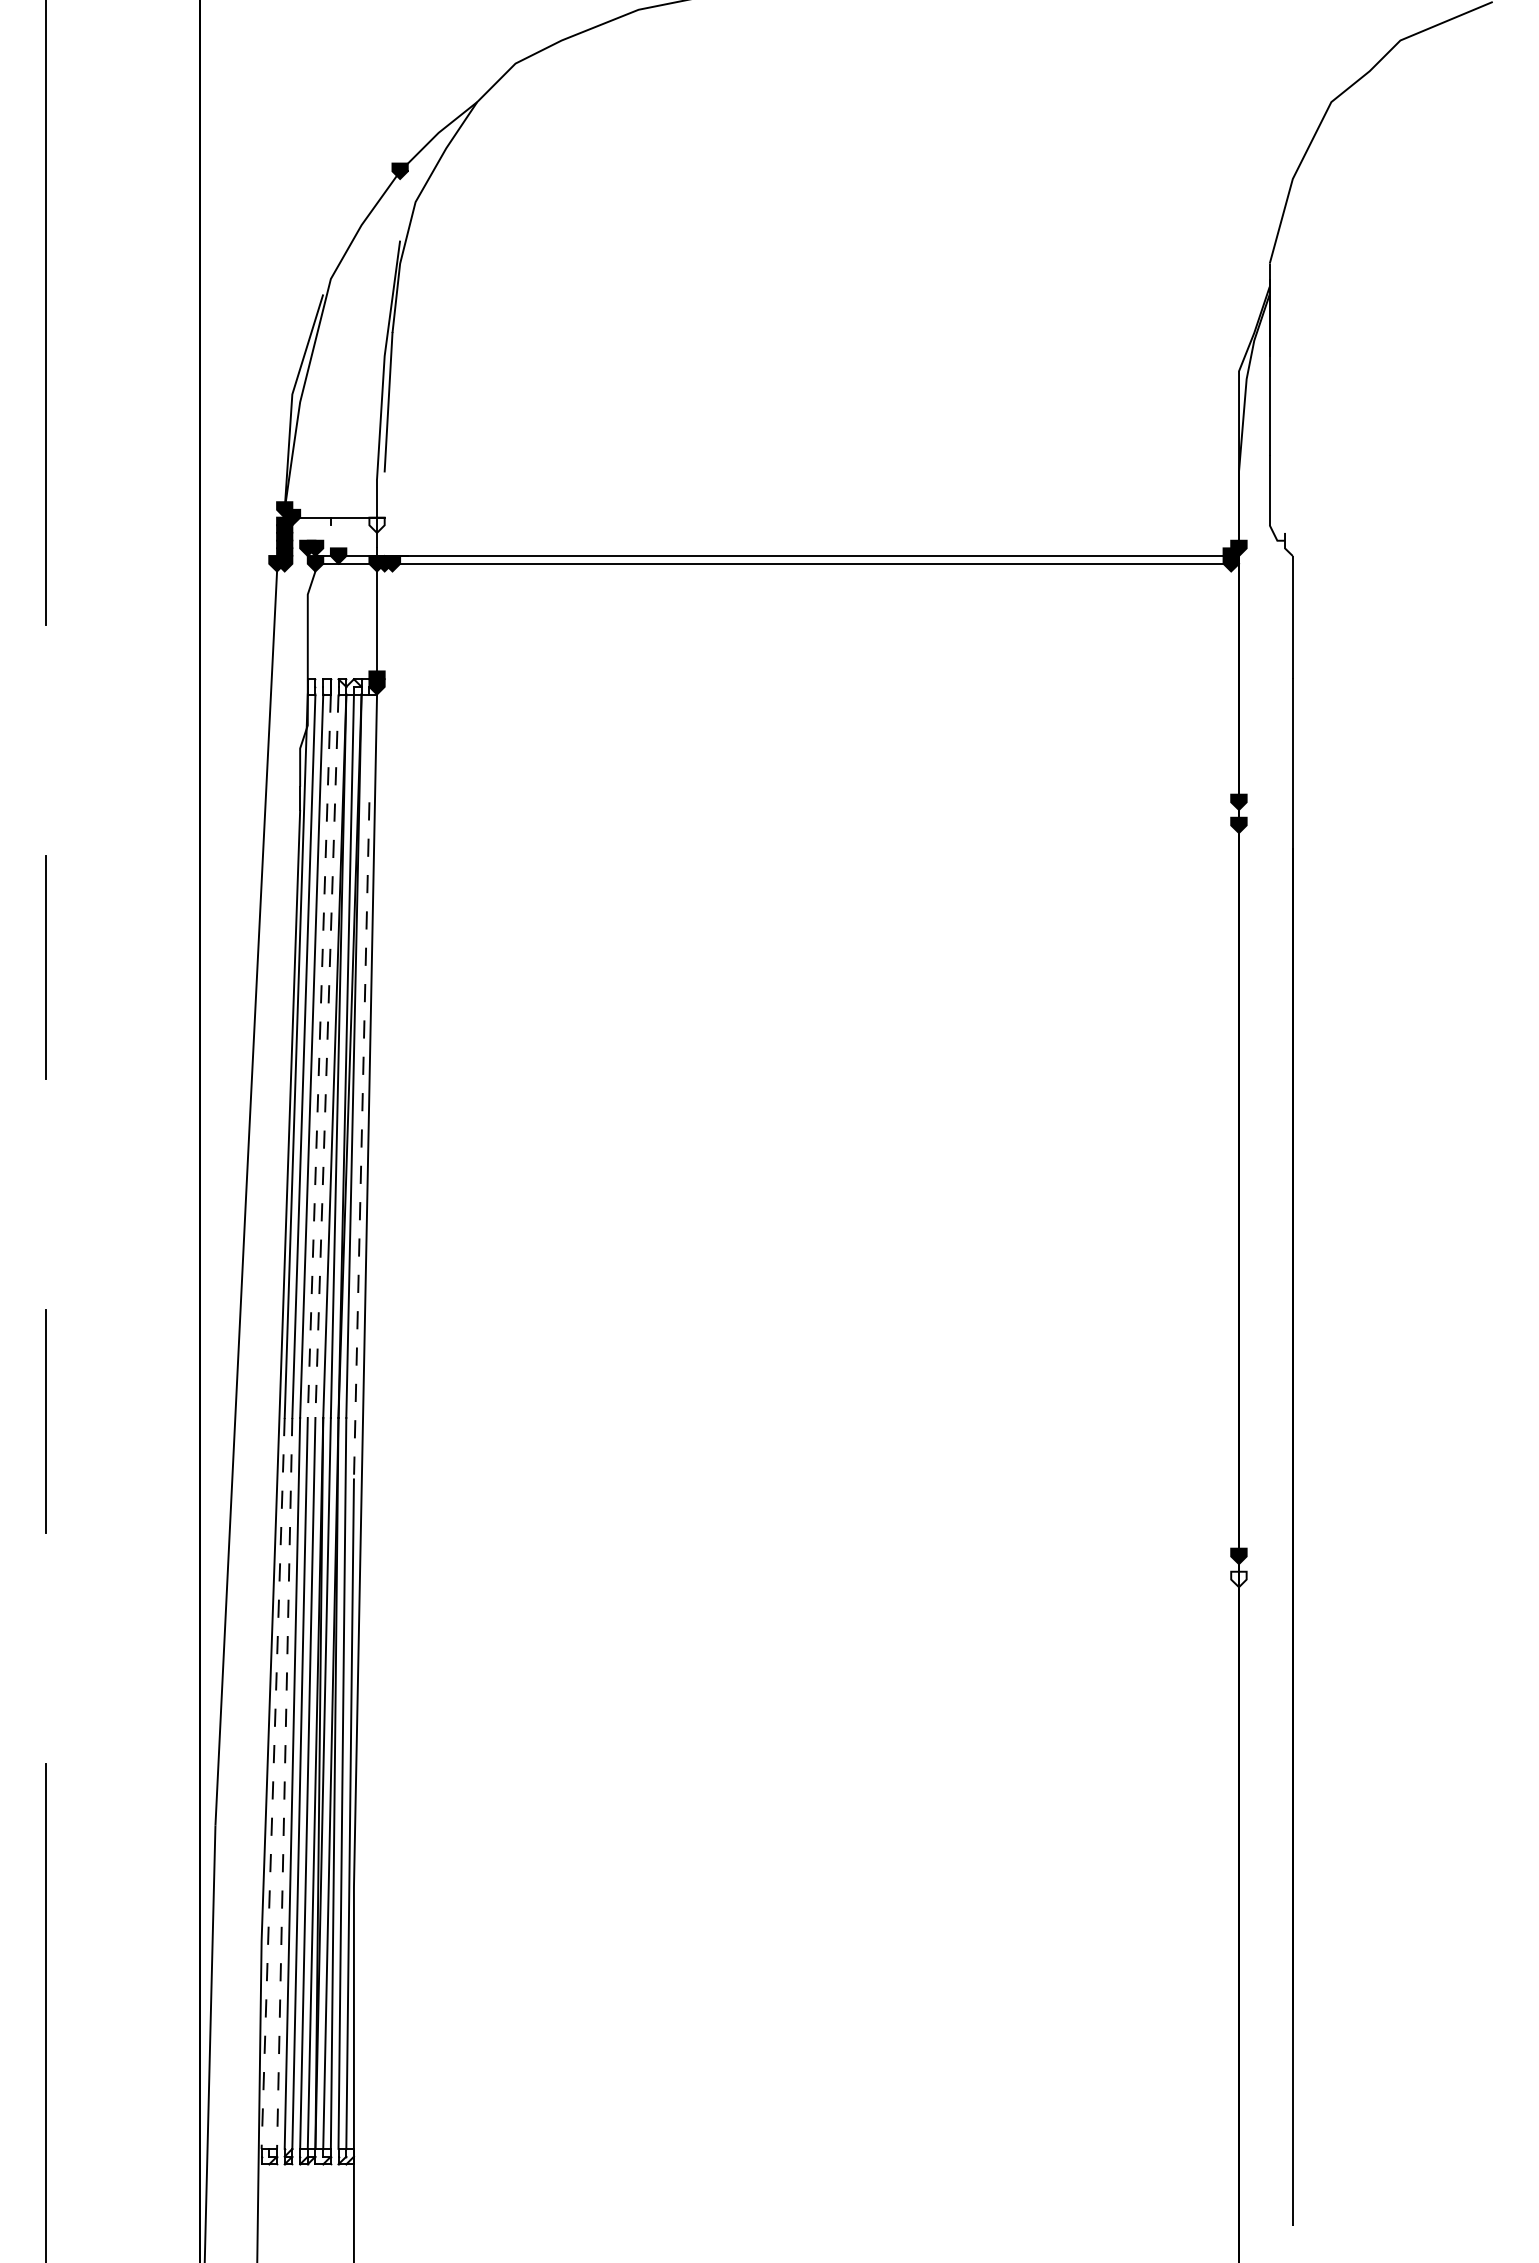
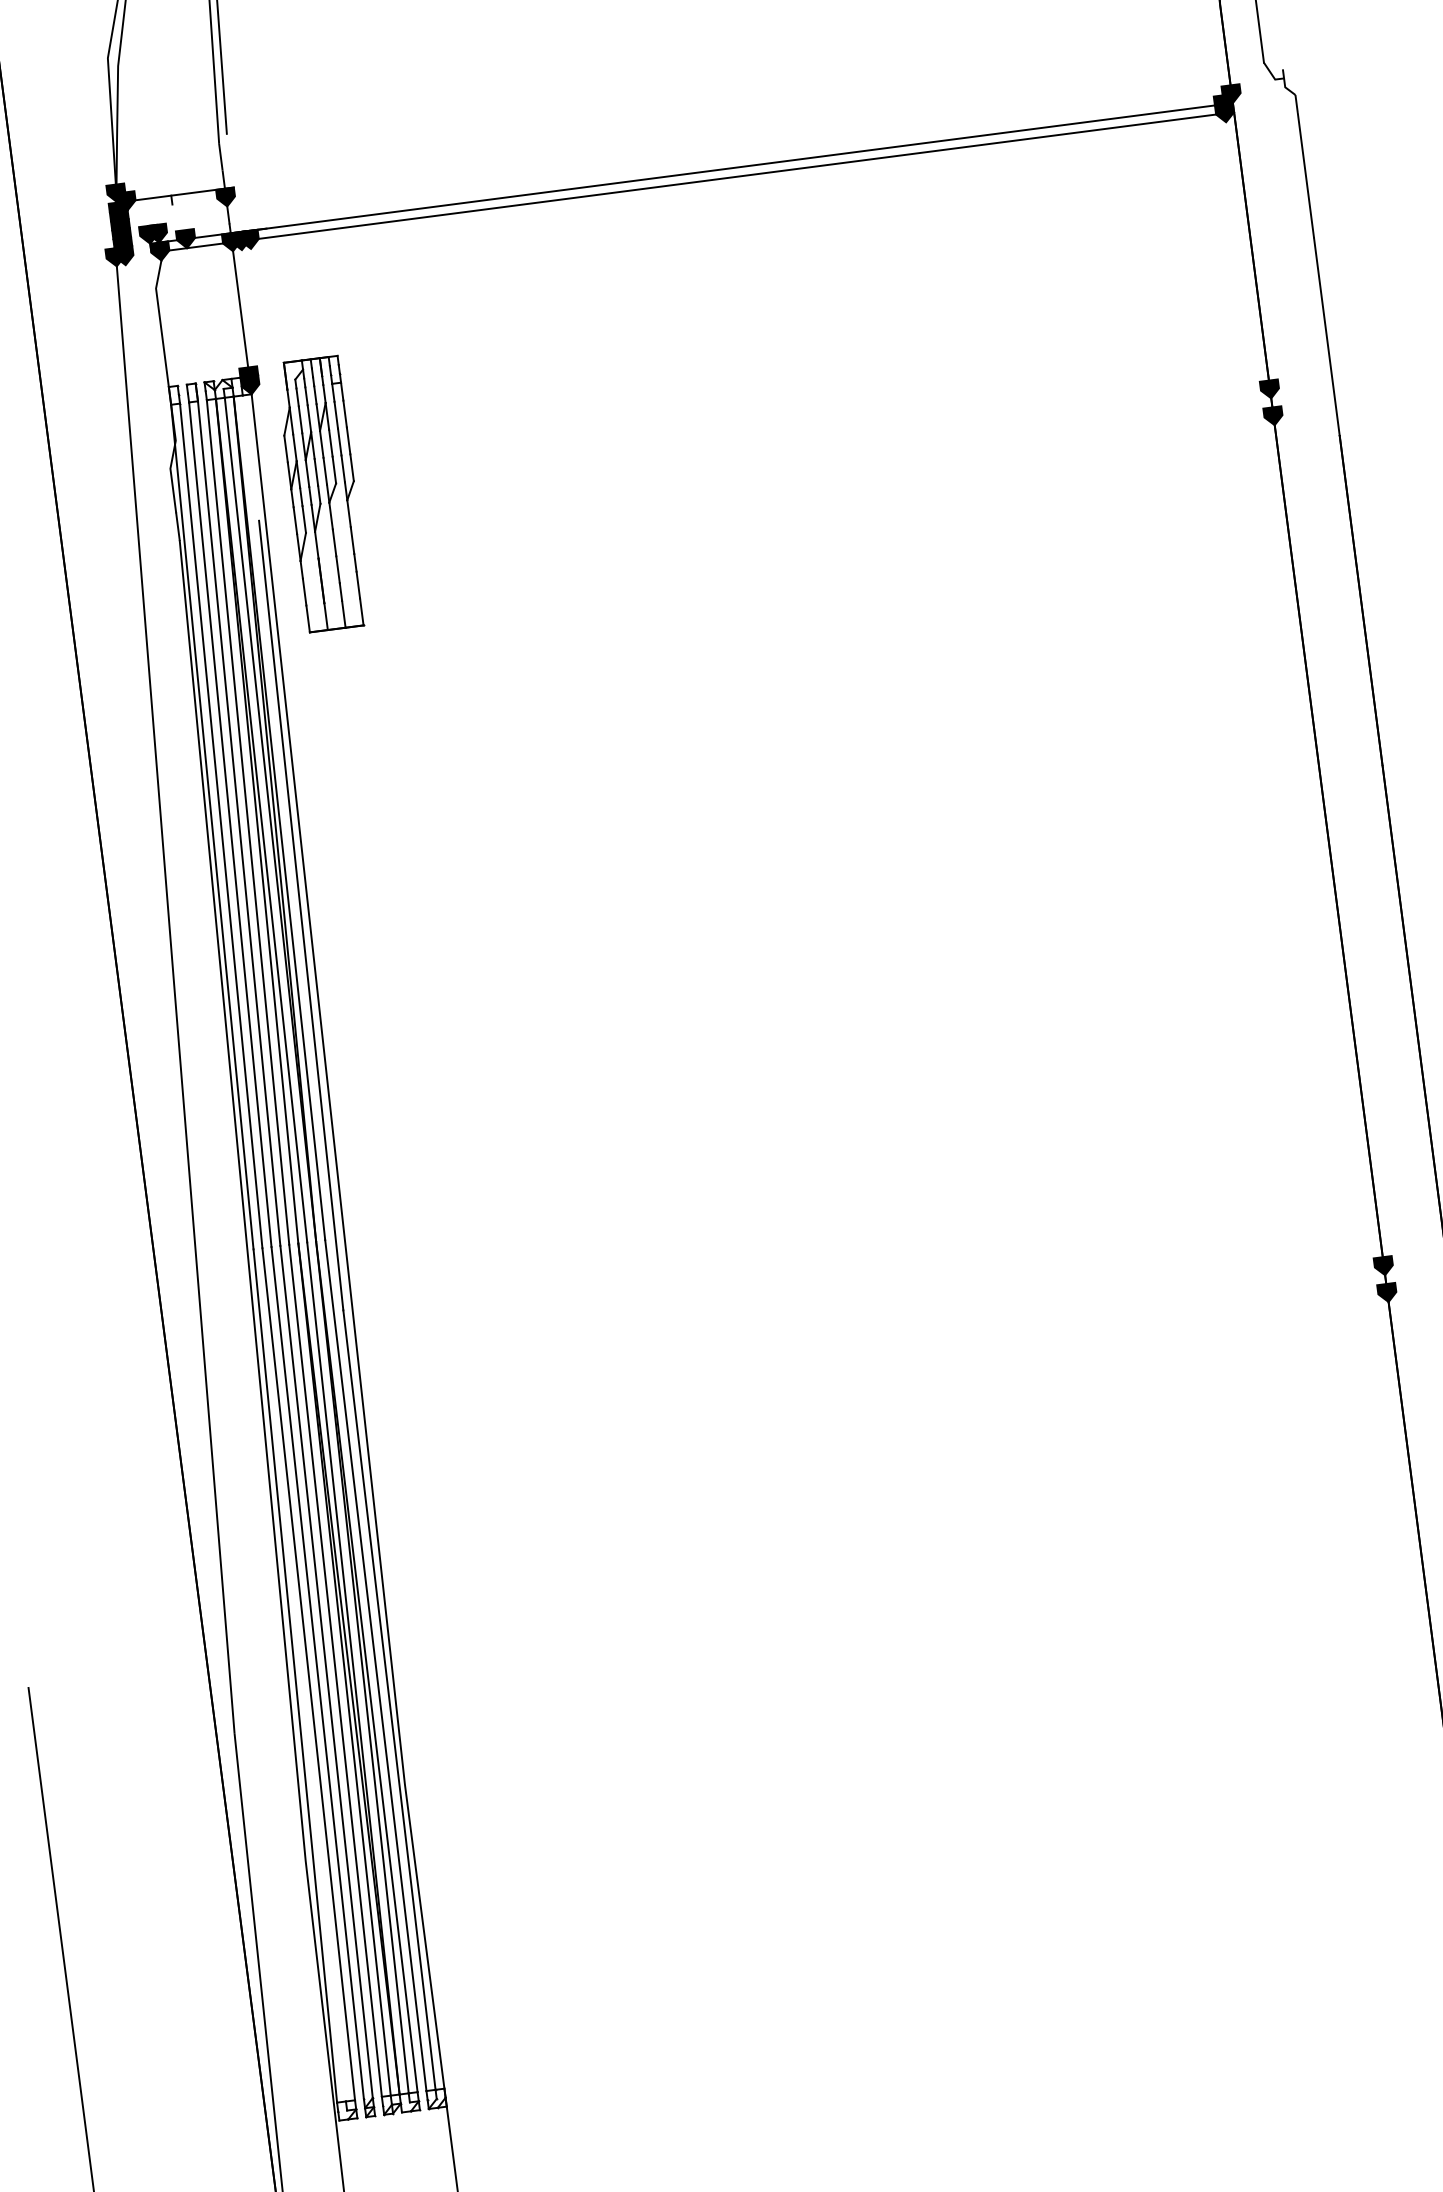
fill: (376, 524) -> (225, 196), added
part: (427, 786) -> (324, 493), added
line: (319, 1056) -> (239, 823), dashed -> solid
line: (326, 1056) -> (247, 822), dashed -> solid
line: (361, 1140) -> (300, 915), dashed -> solid
fill: (1238, 1579) -> (1386, 1293), added
line: (273, 1783) -> (295, 1676), dashed -> solid
line: (284, 1783) -> (308, 1674), dashed -> solid

